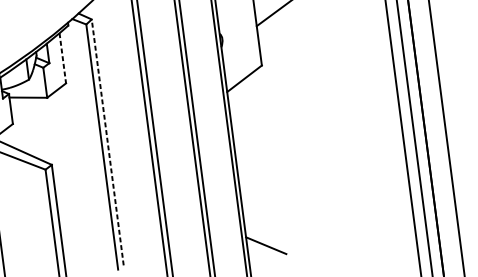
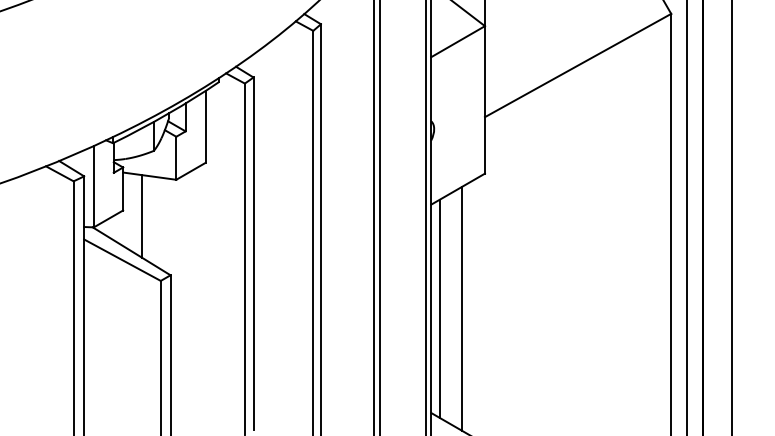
line: (62, 57) -> (205, 126), dashed -> solid
line: (26, 126) -> (141, 216), added
line: (107, 142) -> (253, 253), dashed -> solid
line: (257, 161) -> (461, 308), added
line: (242, 163) -> (439, 308), added

